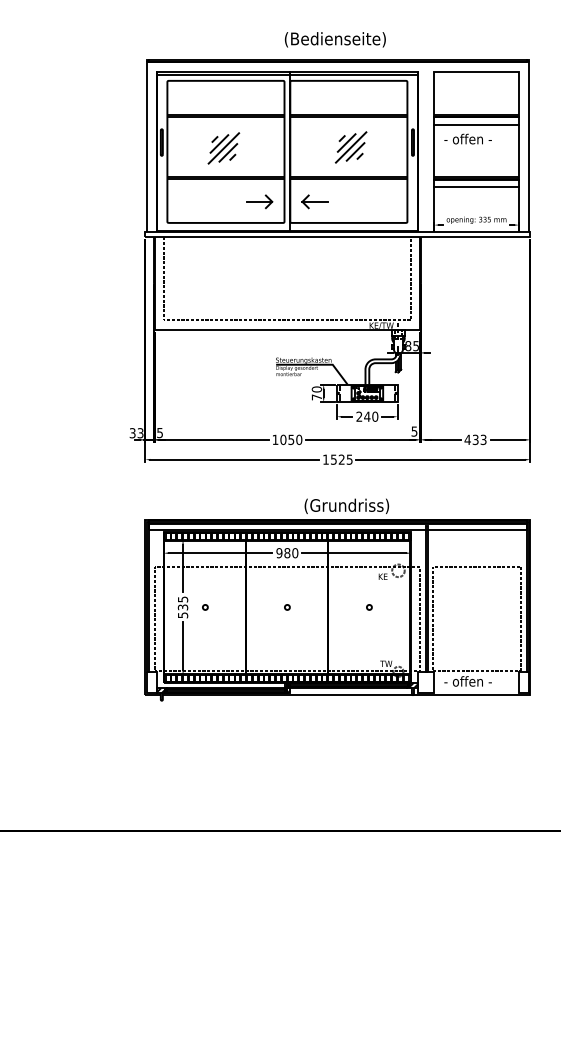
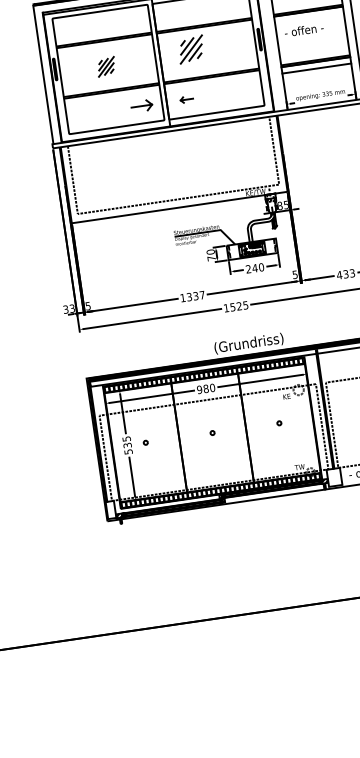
line: (476, 125) -> (309, 18), removed
part: (350, 147) -> (190, 49), moved
part: (223, 148) -> (106, 66), size x0.7
part: (314, 201) -> (186, 99), size x0.6
text: (291, 439) -> (195, 295), 1050 -> 1337

